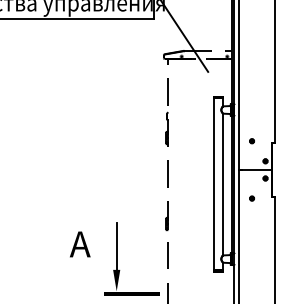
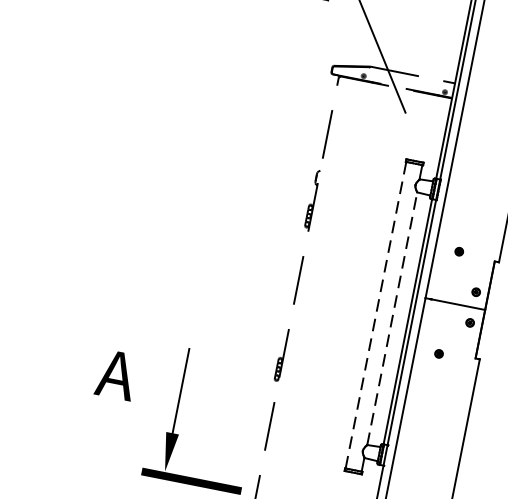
line: (213, 184) -> (375, 315), solid -> dashed
line: (223, 184) -> (393, 318), solid -> dashed

